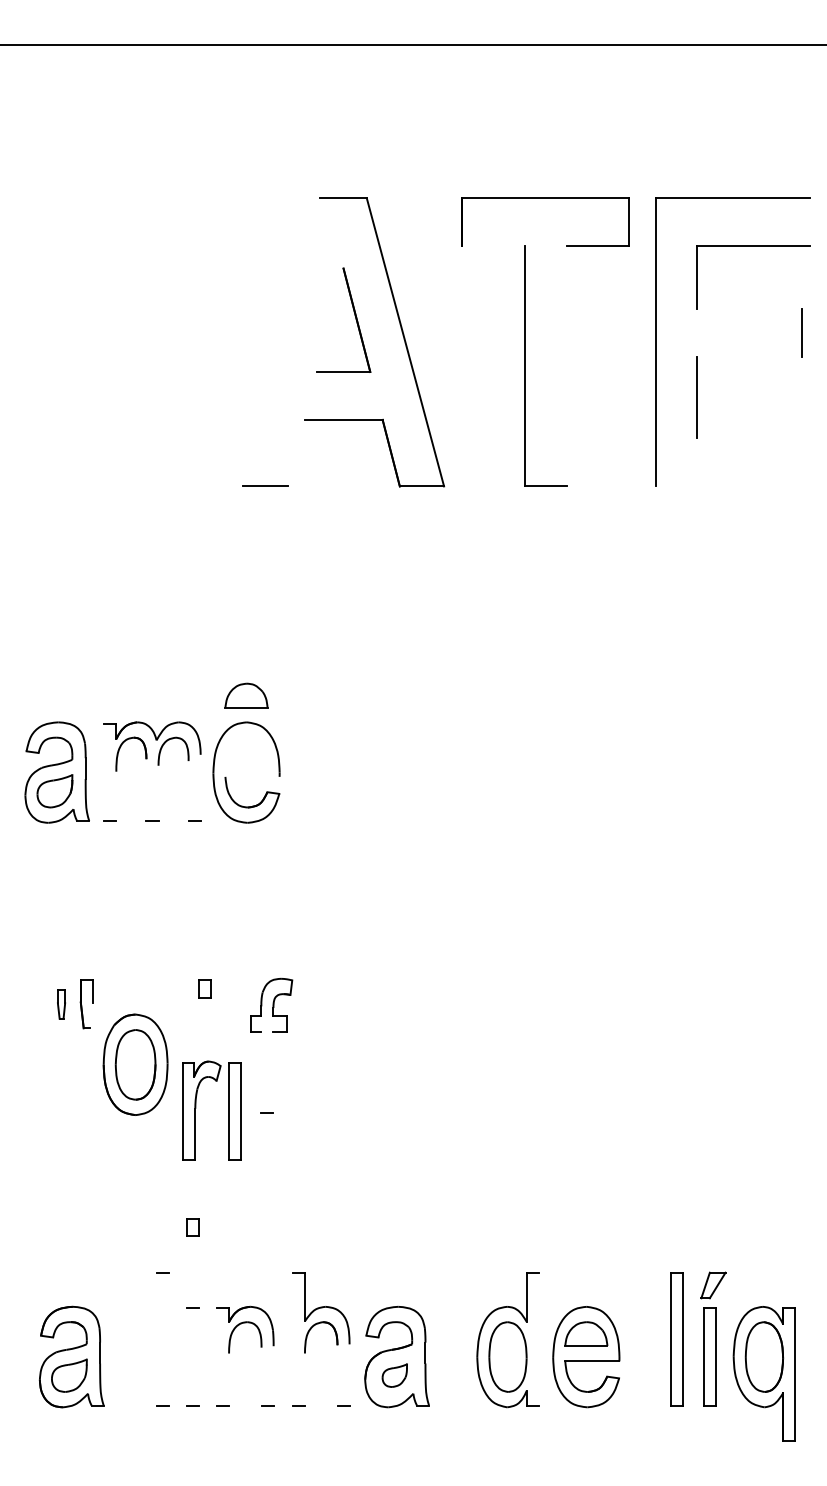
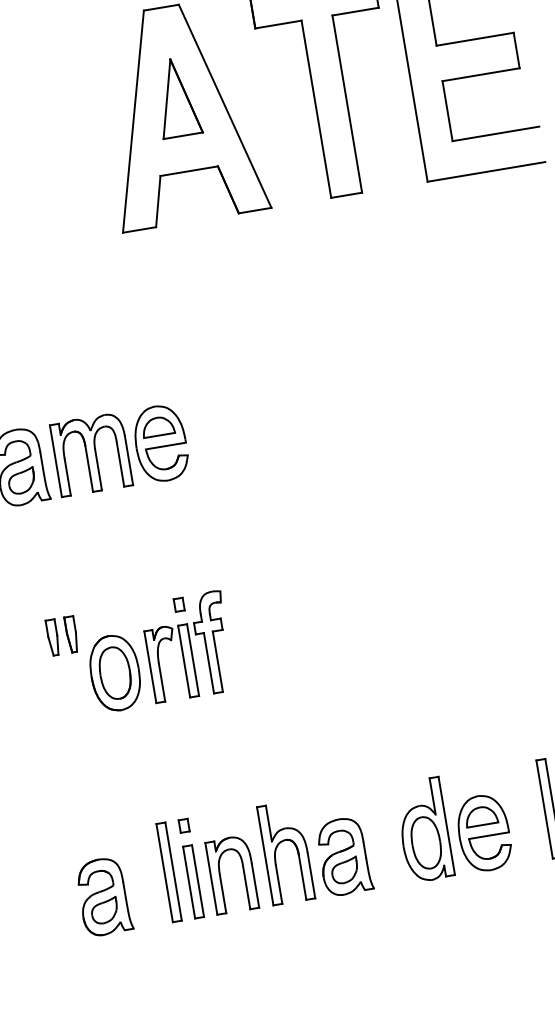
line: (493, 246) -> (278, 24), added
line: (749, 309) -> (475, 39), added
line: (330, 319) -> (166, 98), added
line: (281, 342) -> (133, 121), added
line: (749, 357) -> (481, 74), added
line: (566, 366) -> (347, 104), added
line: (755, 438) -> (495, 134), added
line: (295, 452) -> (157, 201), added
line: (734, 486) -> (485, 172), added
part: (246, 695) -> (158, 426), moved
line: (104, 772) -> (56, 461), added
line: (252, 776) -> (165, 445), added
line: (200, 787) -> (128, 460), added
line: (146, 790) -> (89, 469), added
line: (188, 791) -> (120, 464), added
line: (158, 793) -> (98, 469), added
line: (116, 796) -> (67, 477), added
part: (204, 988) -> (178, 604), moved
part: (61, 1004) -> (52, 637), size x1.67
line: (91, 1015) -> (76, 642), added
line: (261, 1072) -> (209, 663), added
line: (273, 1072) -> (217, 661), added
part: (196, 1108) -> (159, 663), moved
part: (192, 1227) -> (183, 826), moved
line: (156, 1338) -> (164, 872), added
line: (168, 1338) -> (173, 871), added
line: (292, 1338) -> (264, 855), added
line: (538, 1338) -> (446, 825), added
line: (186, 1356) -> (188, 882), added
line: (198, 1356) -> (197, 880), added
line: (216, 1356) -> (210, 878), added
line: (349, 1374) -> (311, 875), added
line: (273, 1375) -> (255, 885), added
line: (337, 1375) -> (302, 877), added
part: (394, 1375) -> (344, 870), size x1.43
line: (261, 1376) -> (246, 887), added
line: (229, 1379) -> (223, 893), added
line: (304, 1379) -> (278, 884), added

